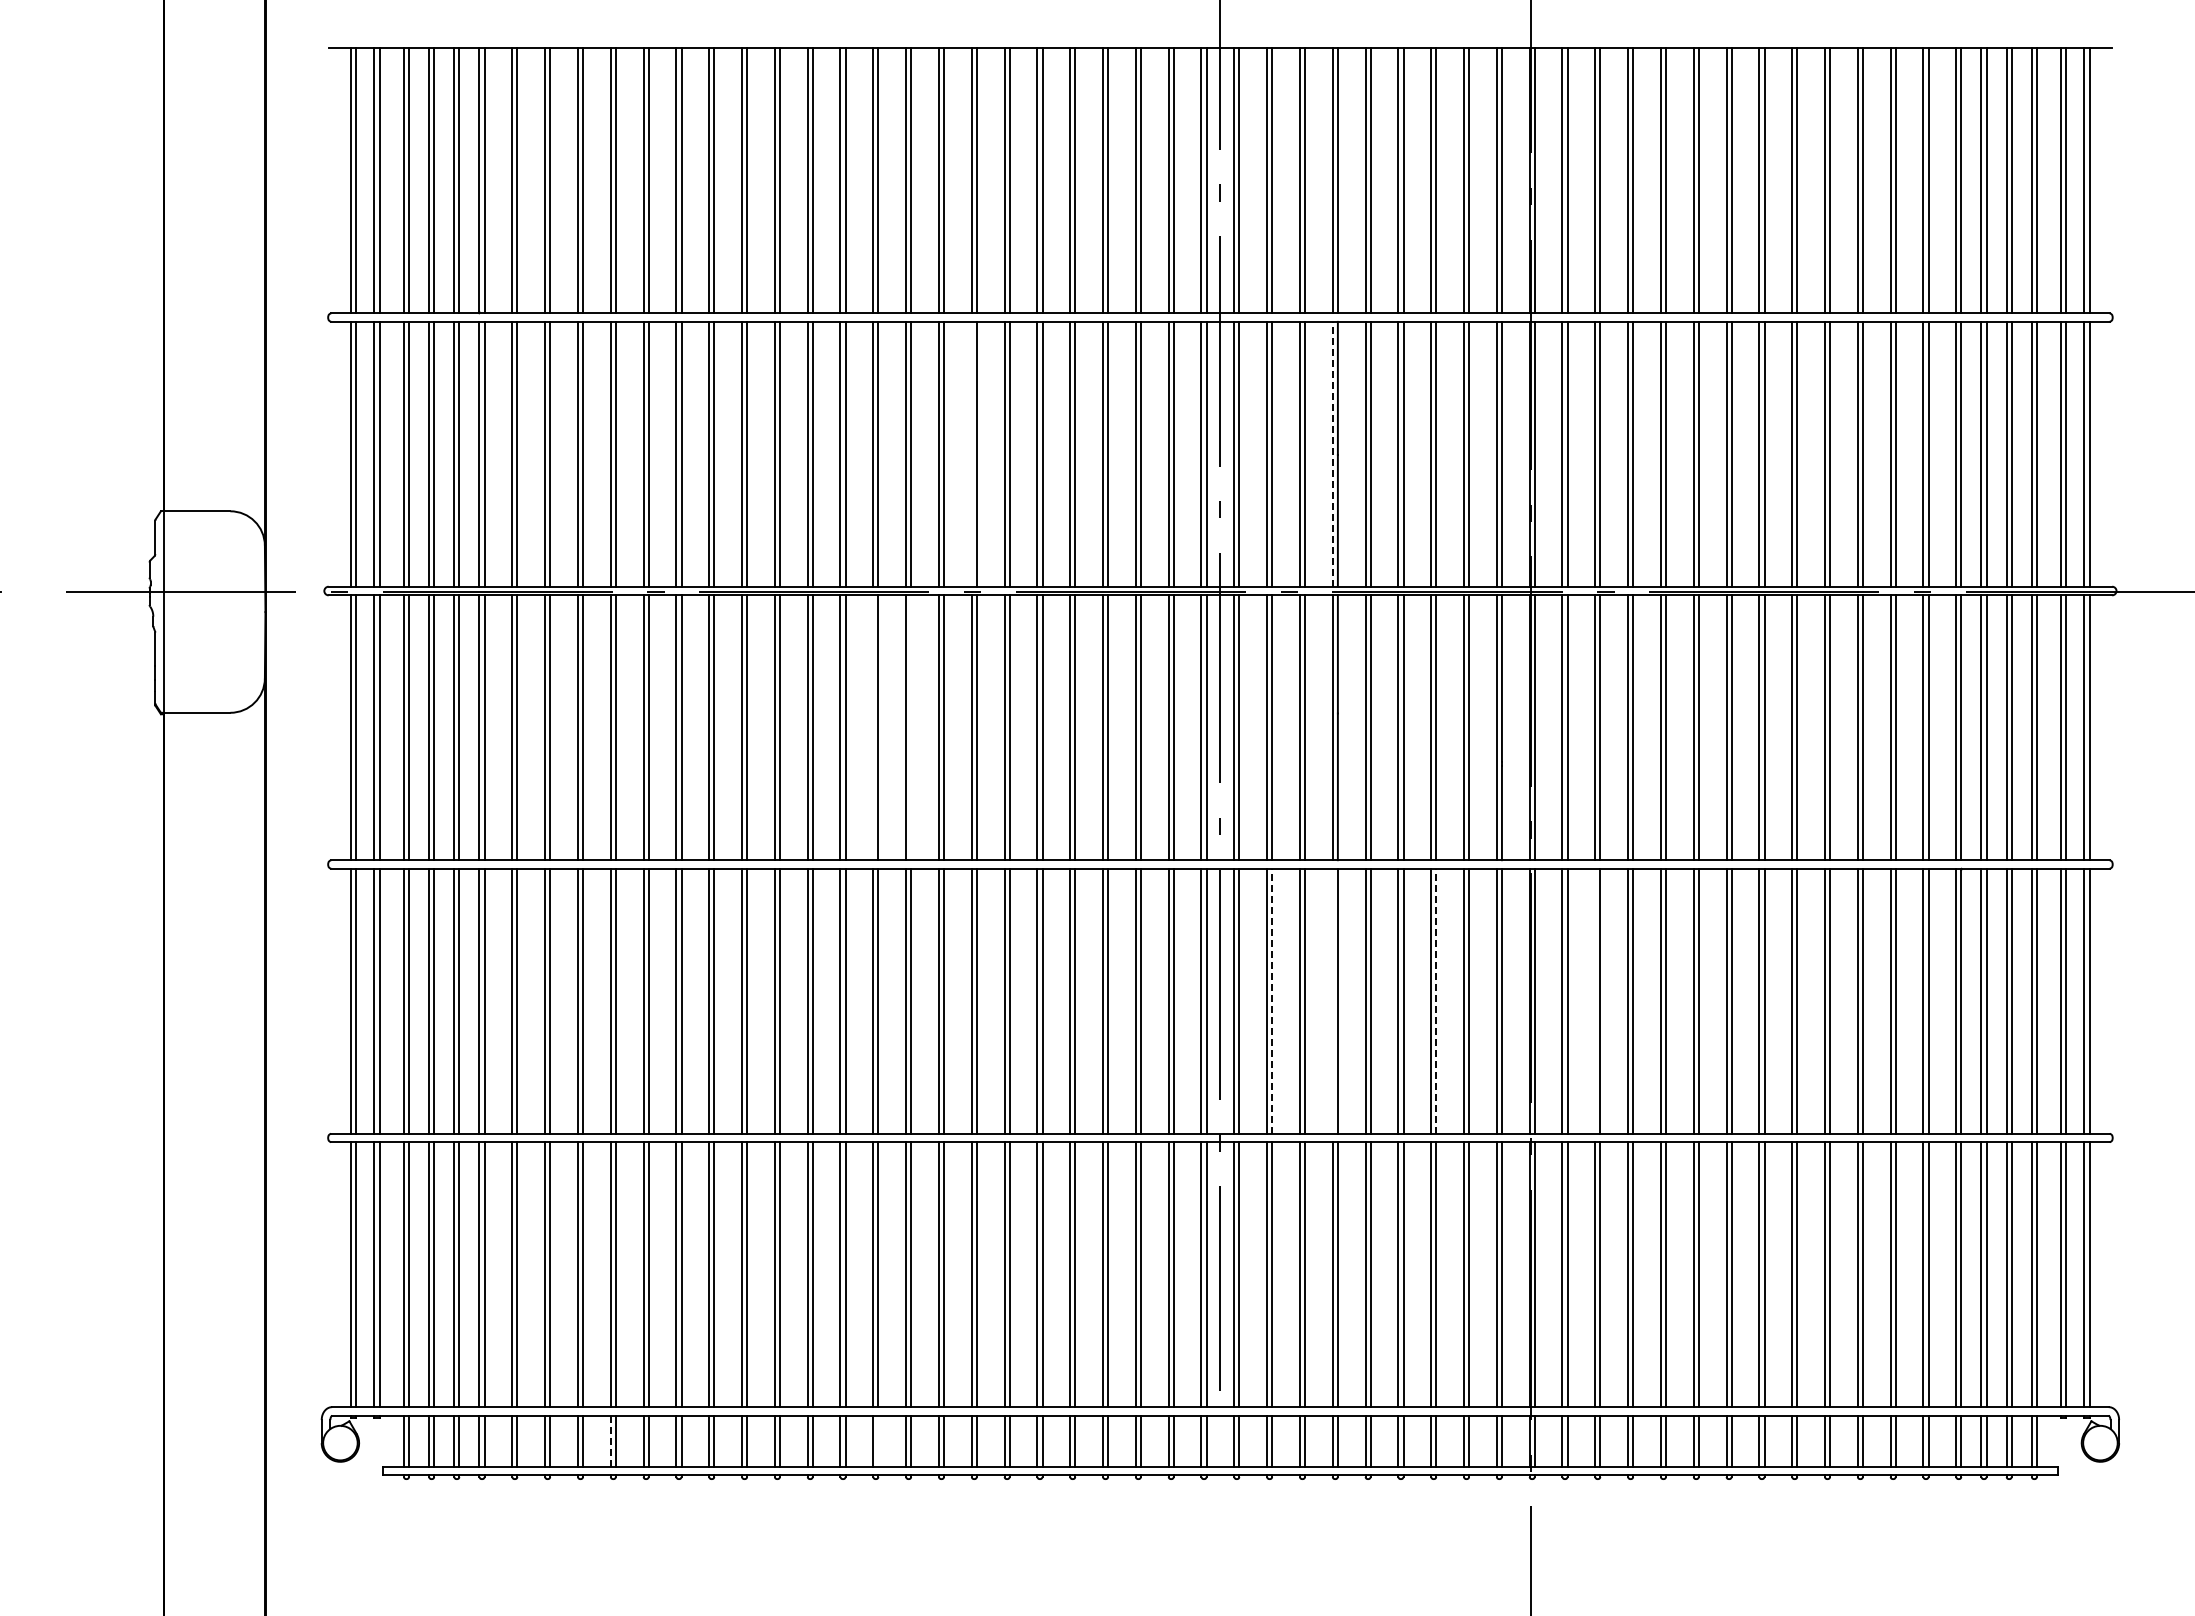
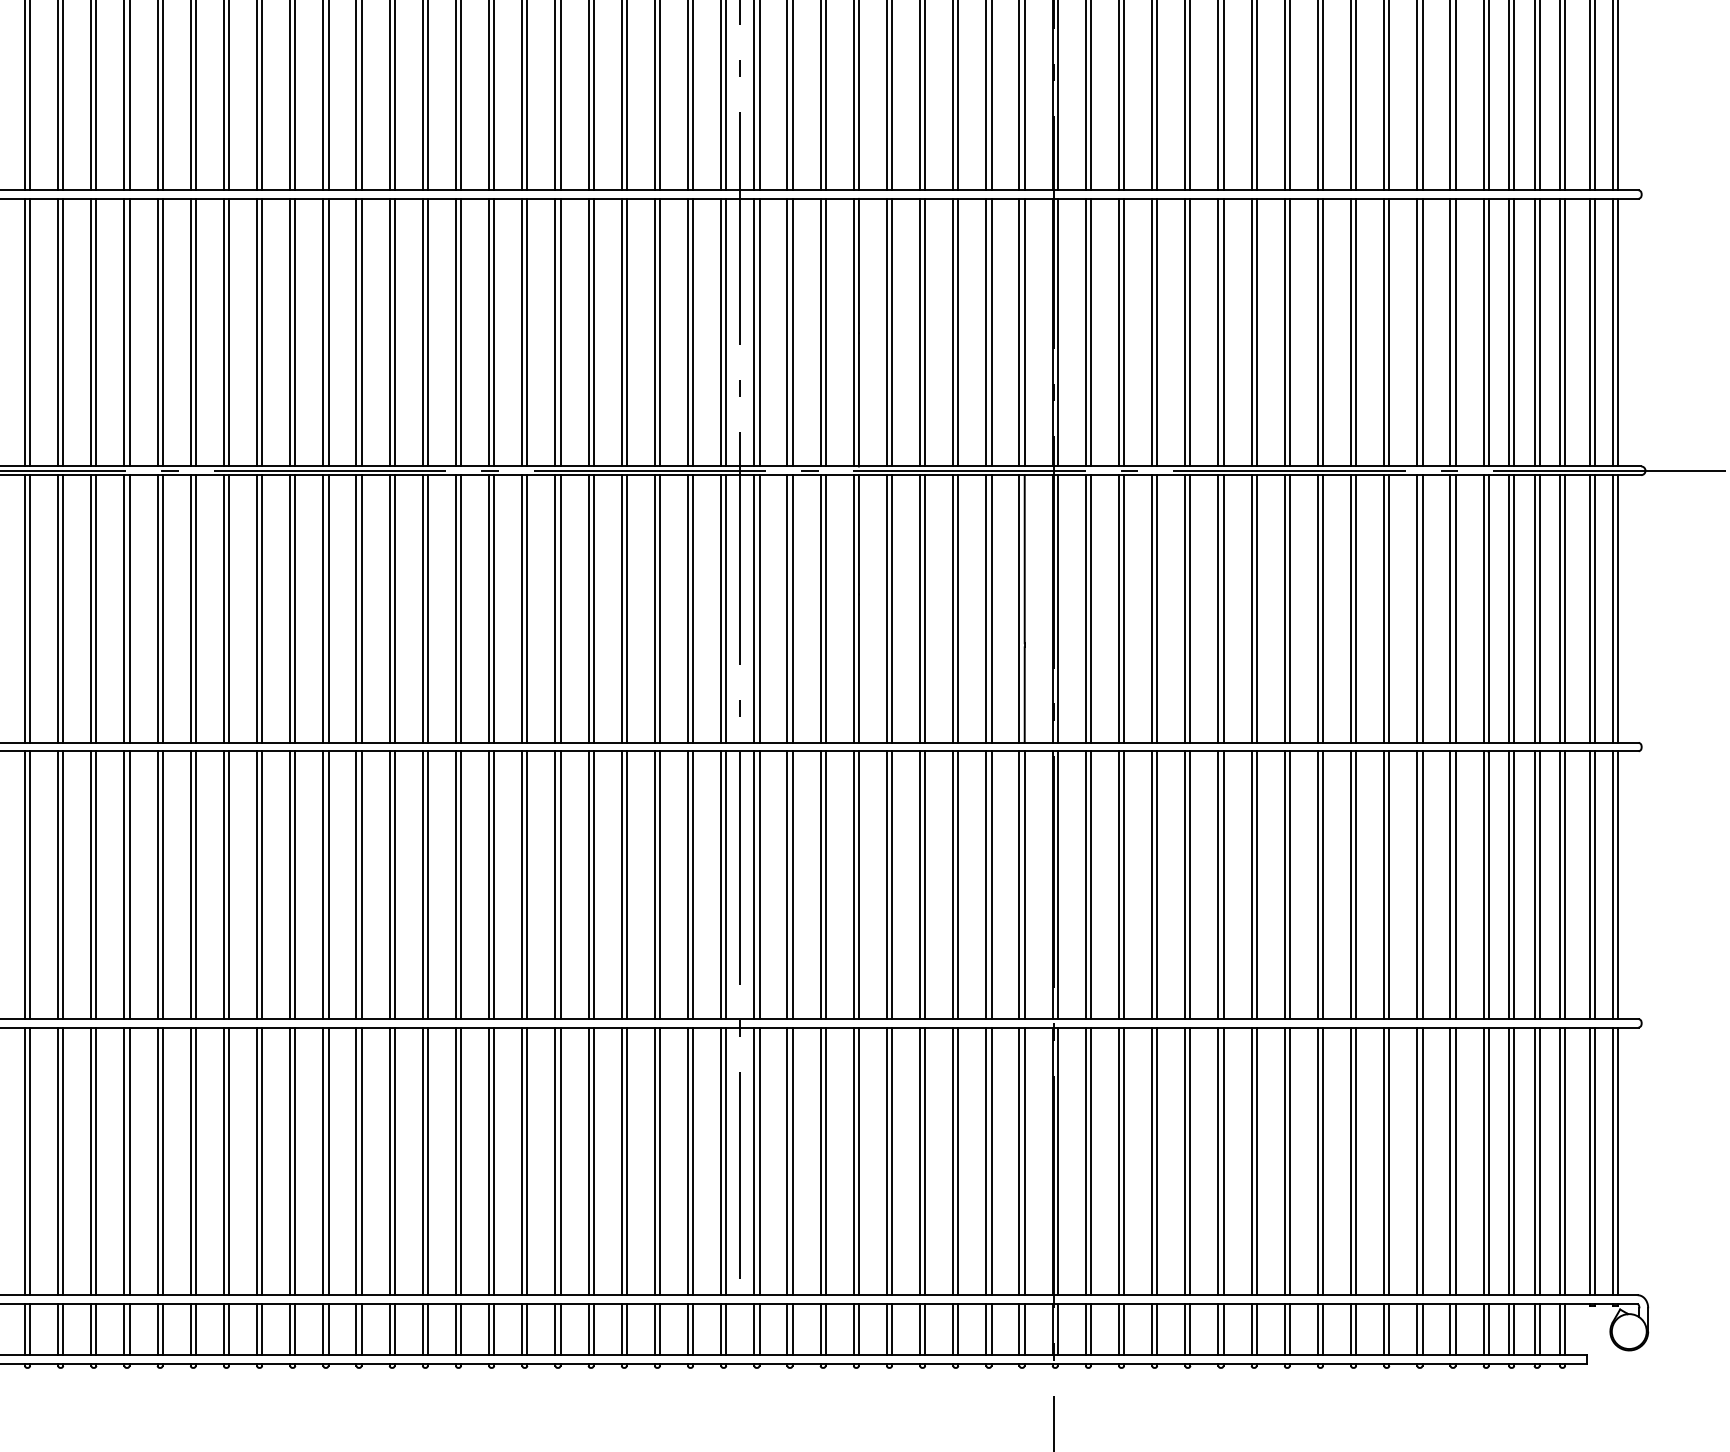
line: (971, 453) -> (488, 331), added
line: (1332, 453) -> (853, 331), dashed -> solid
line: (873, 727) -> (389, 608), added
line: (911, 727) -> (428, 608), added
line: (1272, 1000) -> (792, 884), dashed -> solid
line: (1332, 1000) -> (853, 884), added
line: (1436, 1000) -> (958, 884), dashed -> solid
line: (1595, 1000) -> (1119, 884), added
line: (878, 1440) -> (394, 1328), added
line: (610, 1441) -> (124, 1329), dashed -> solid

